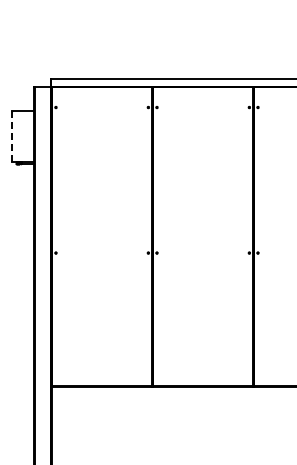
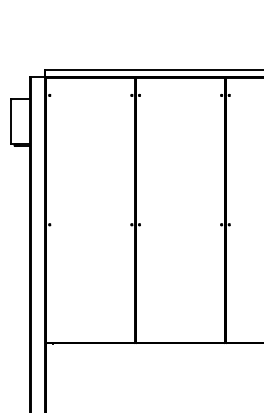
line: (12, 137) -> (11, 122), dashed -> solid

